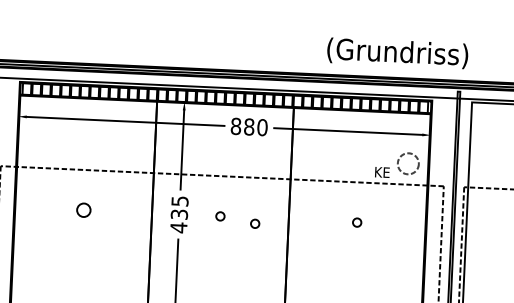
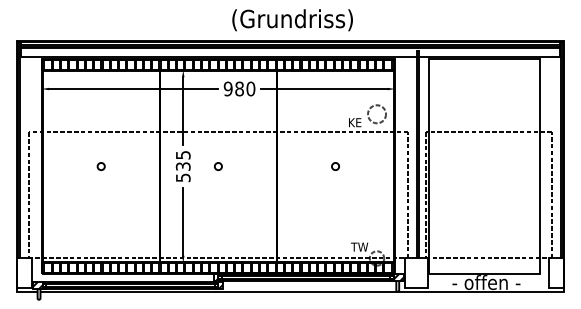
text: (397, 53) -> (292, 20), moved
text: (235, 125) -> (227, 88), 880 -> 980
circle: (82, 210) -> (100, 166), size x0.62
circle: (254, 223) -> (247, 171), removed
text: (179, 227) -> (183, 177), 435 -> 535

